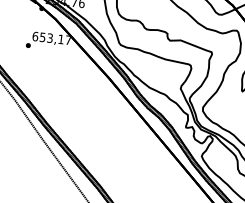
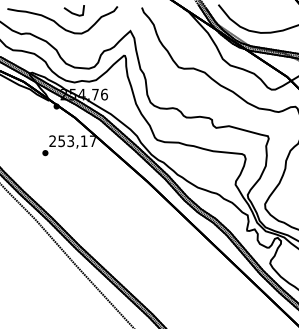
text: (35, 36) -> (52, 141), 653,17 -> 253,17

